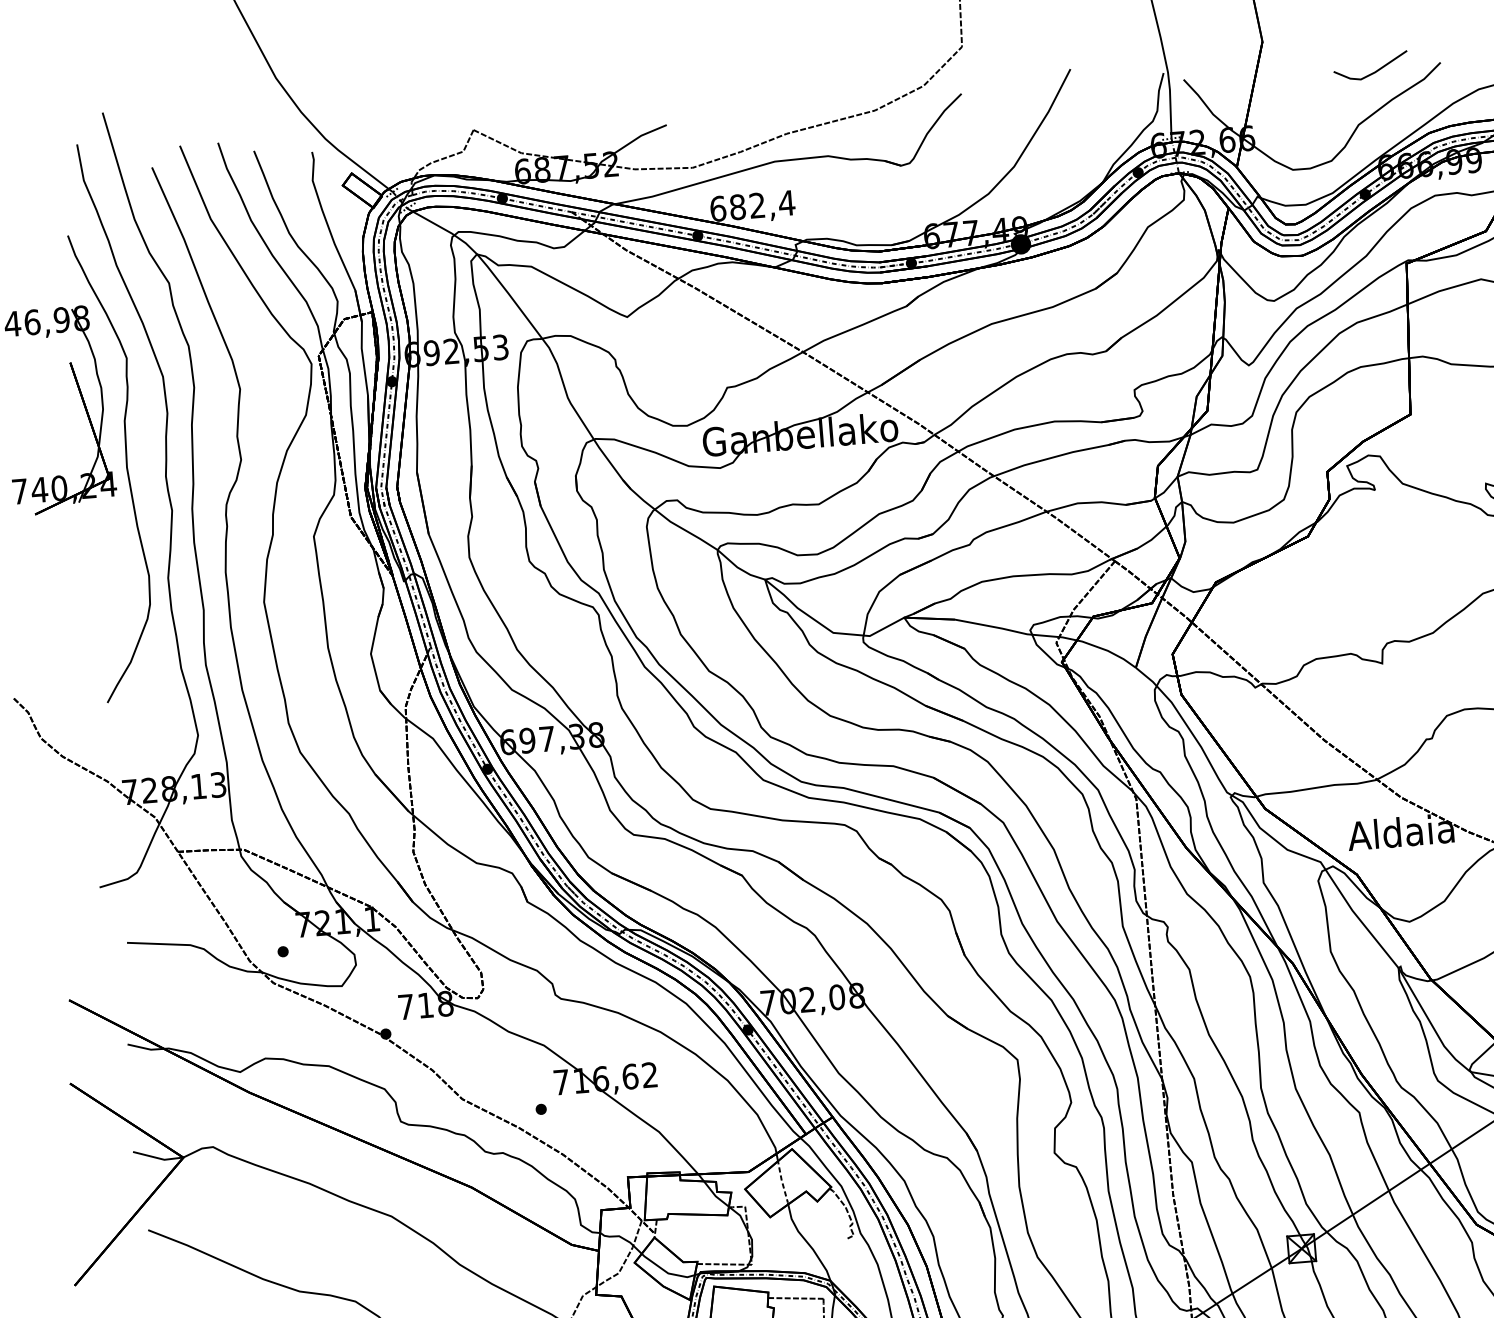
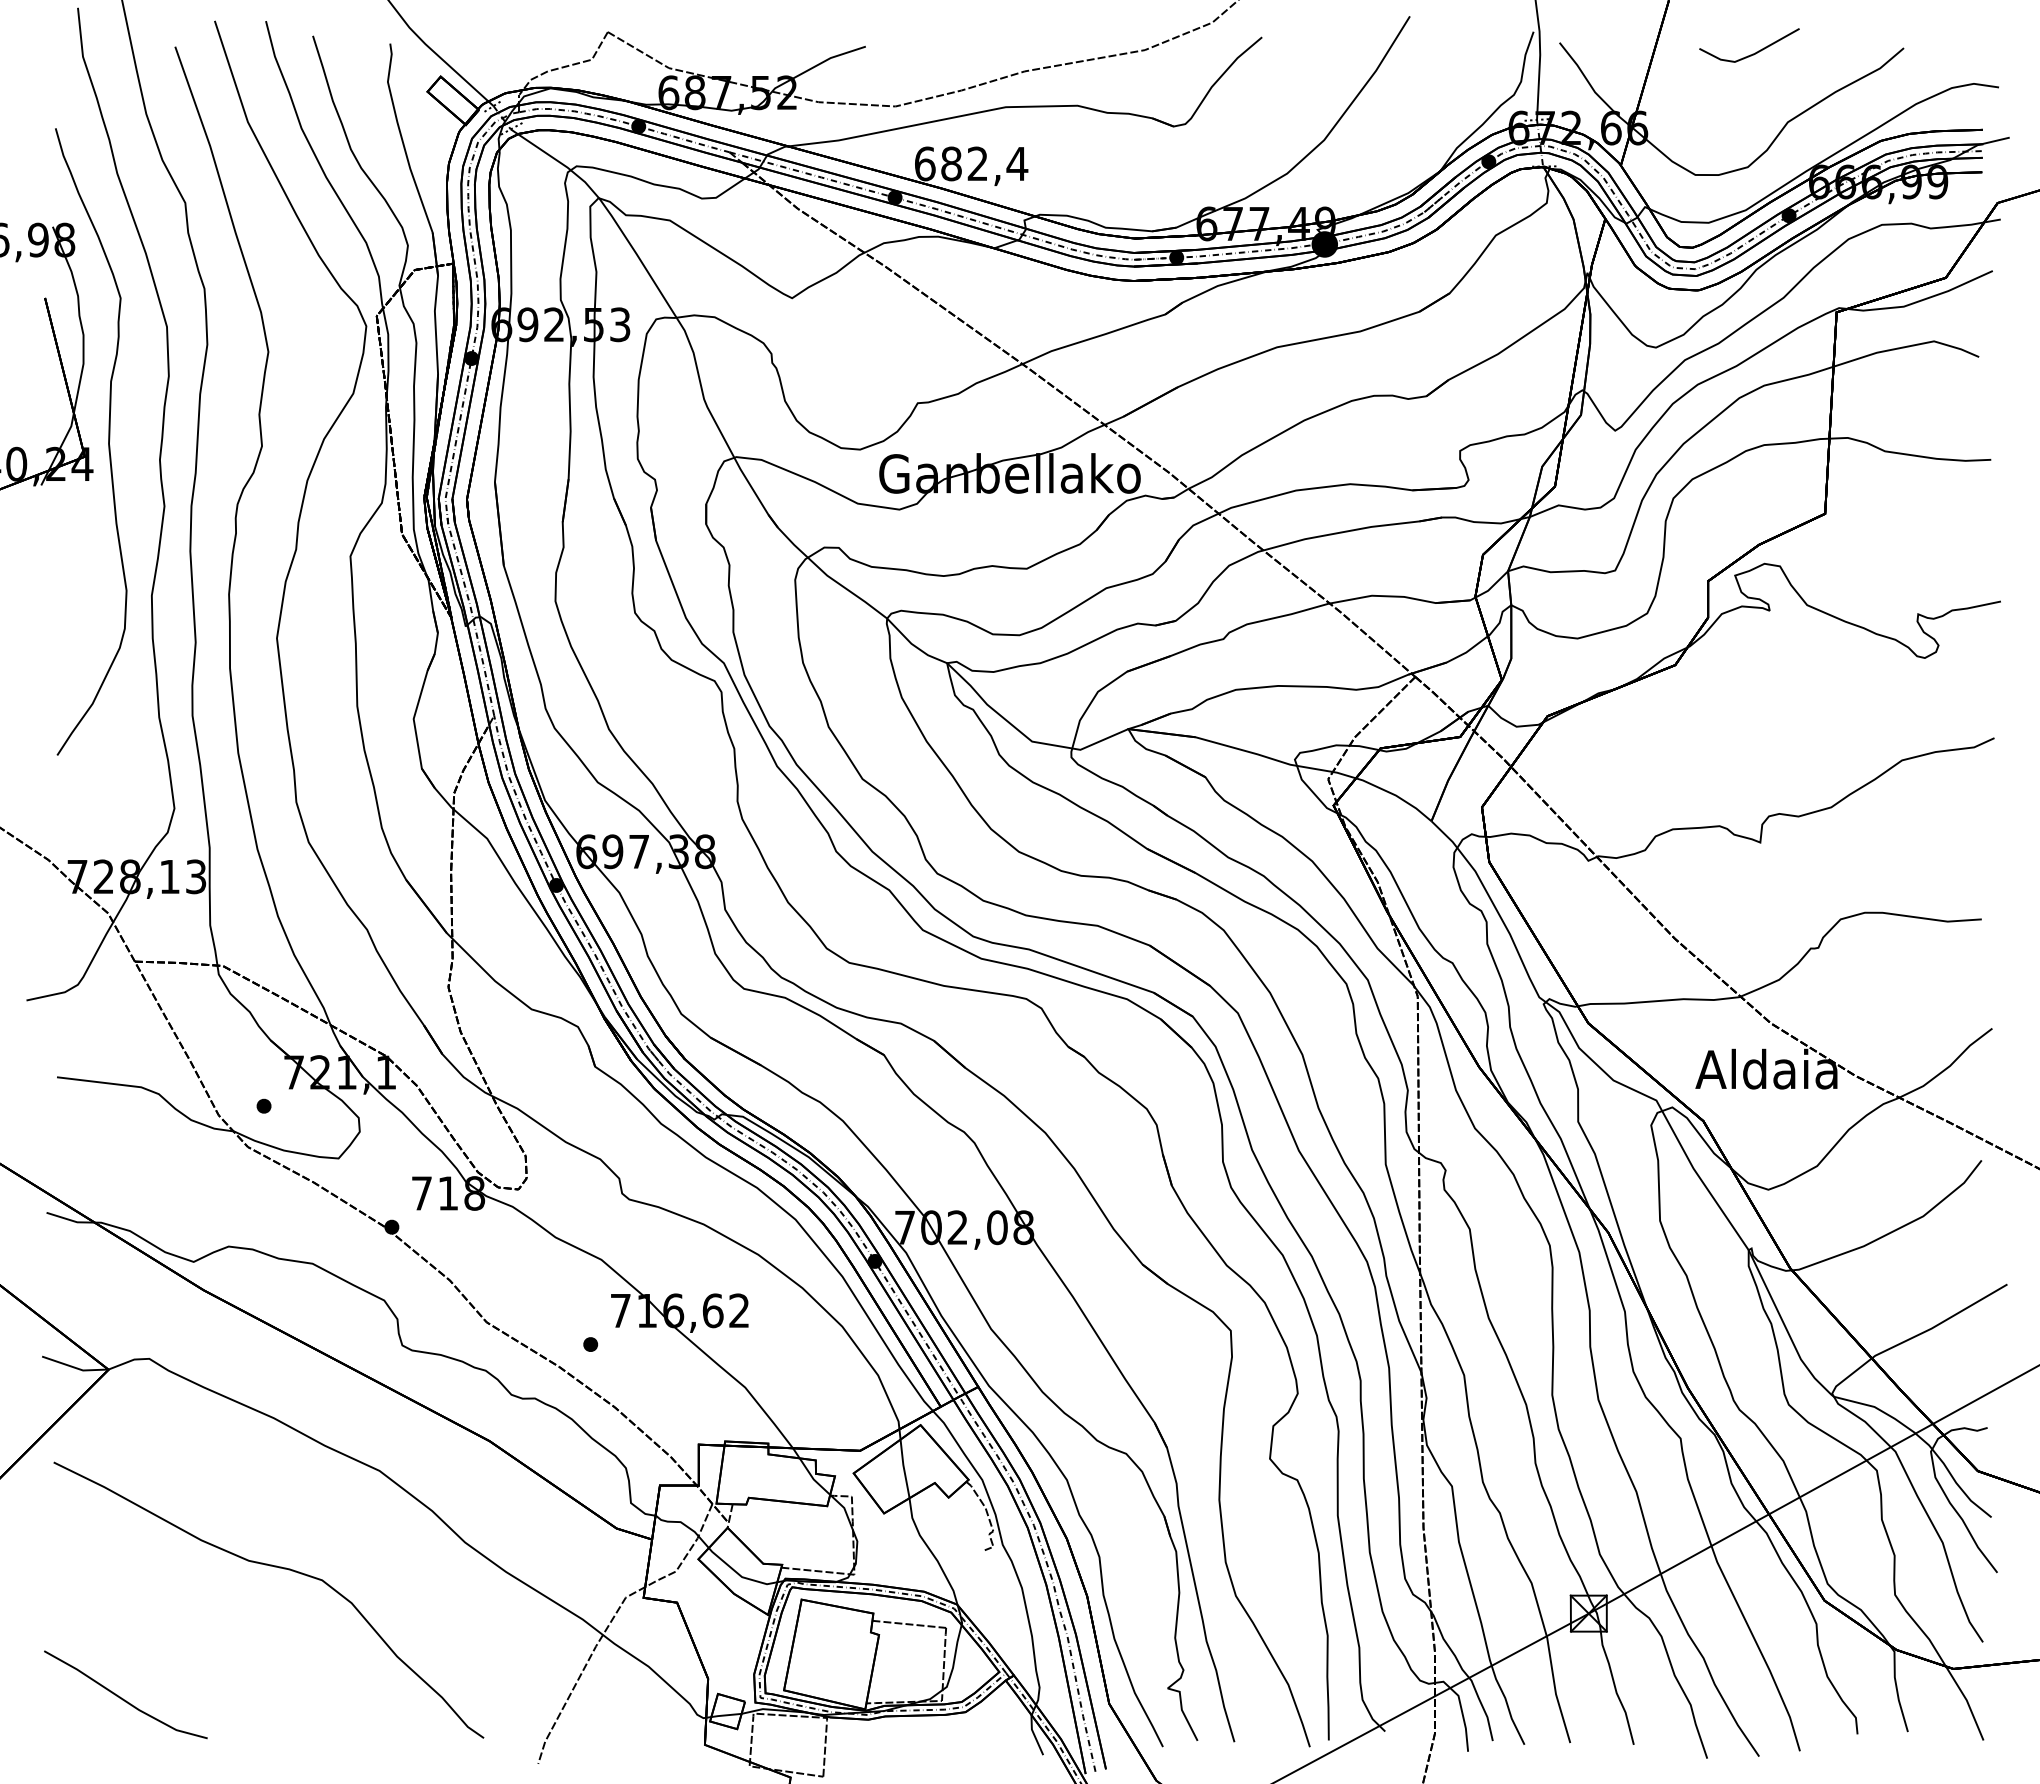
line: (1373, 72) -> (1752, 53), moved
line: (782, 1182) -> (904, 1468), dashed -> solid

